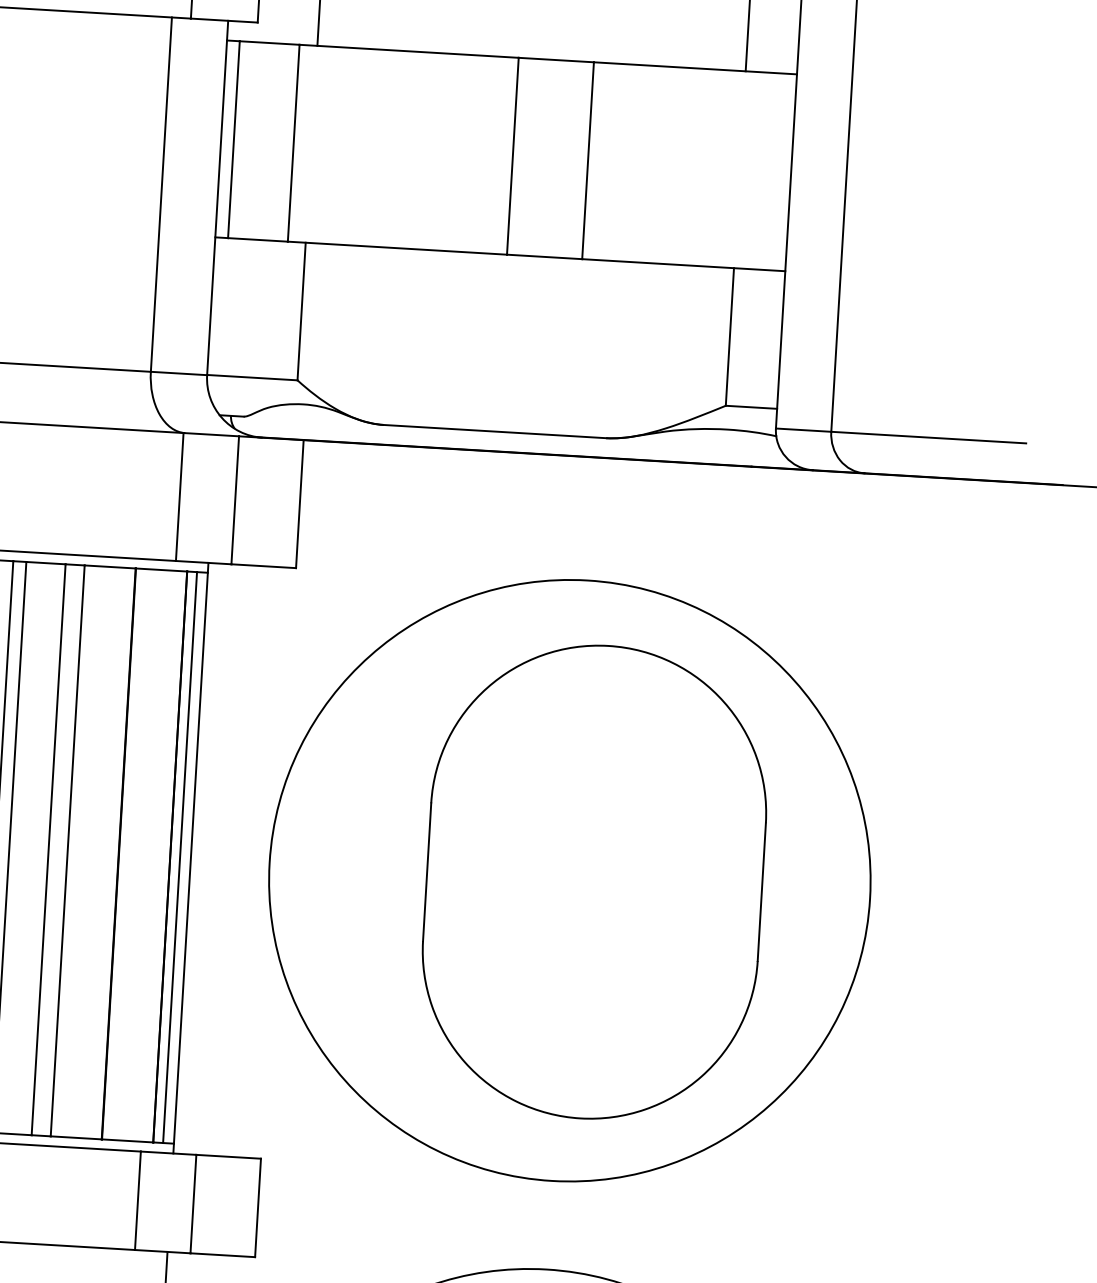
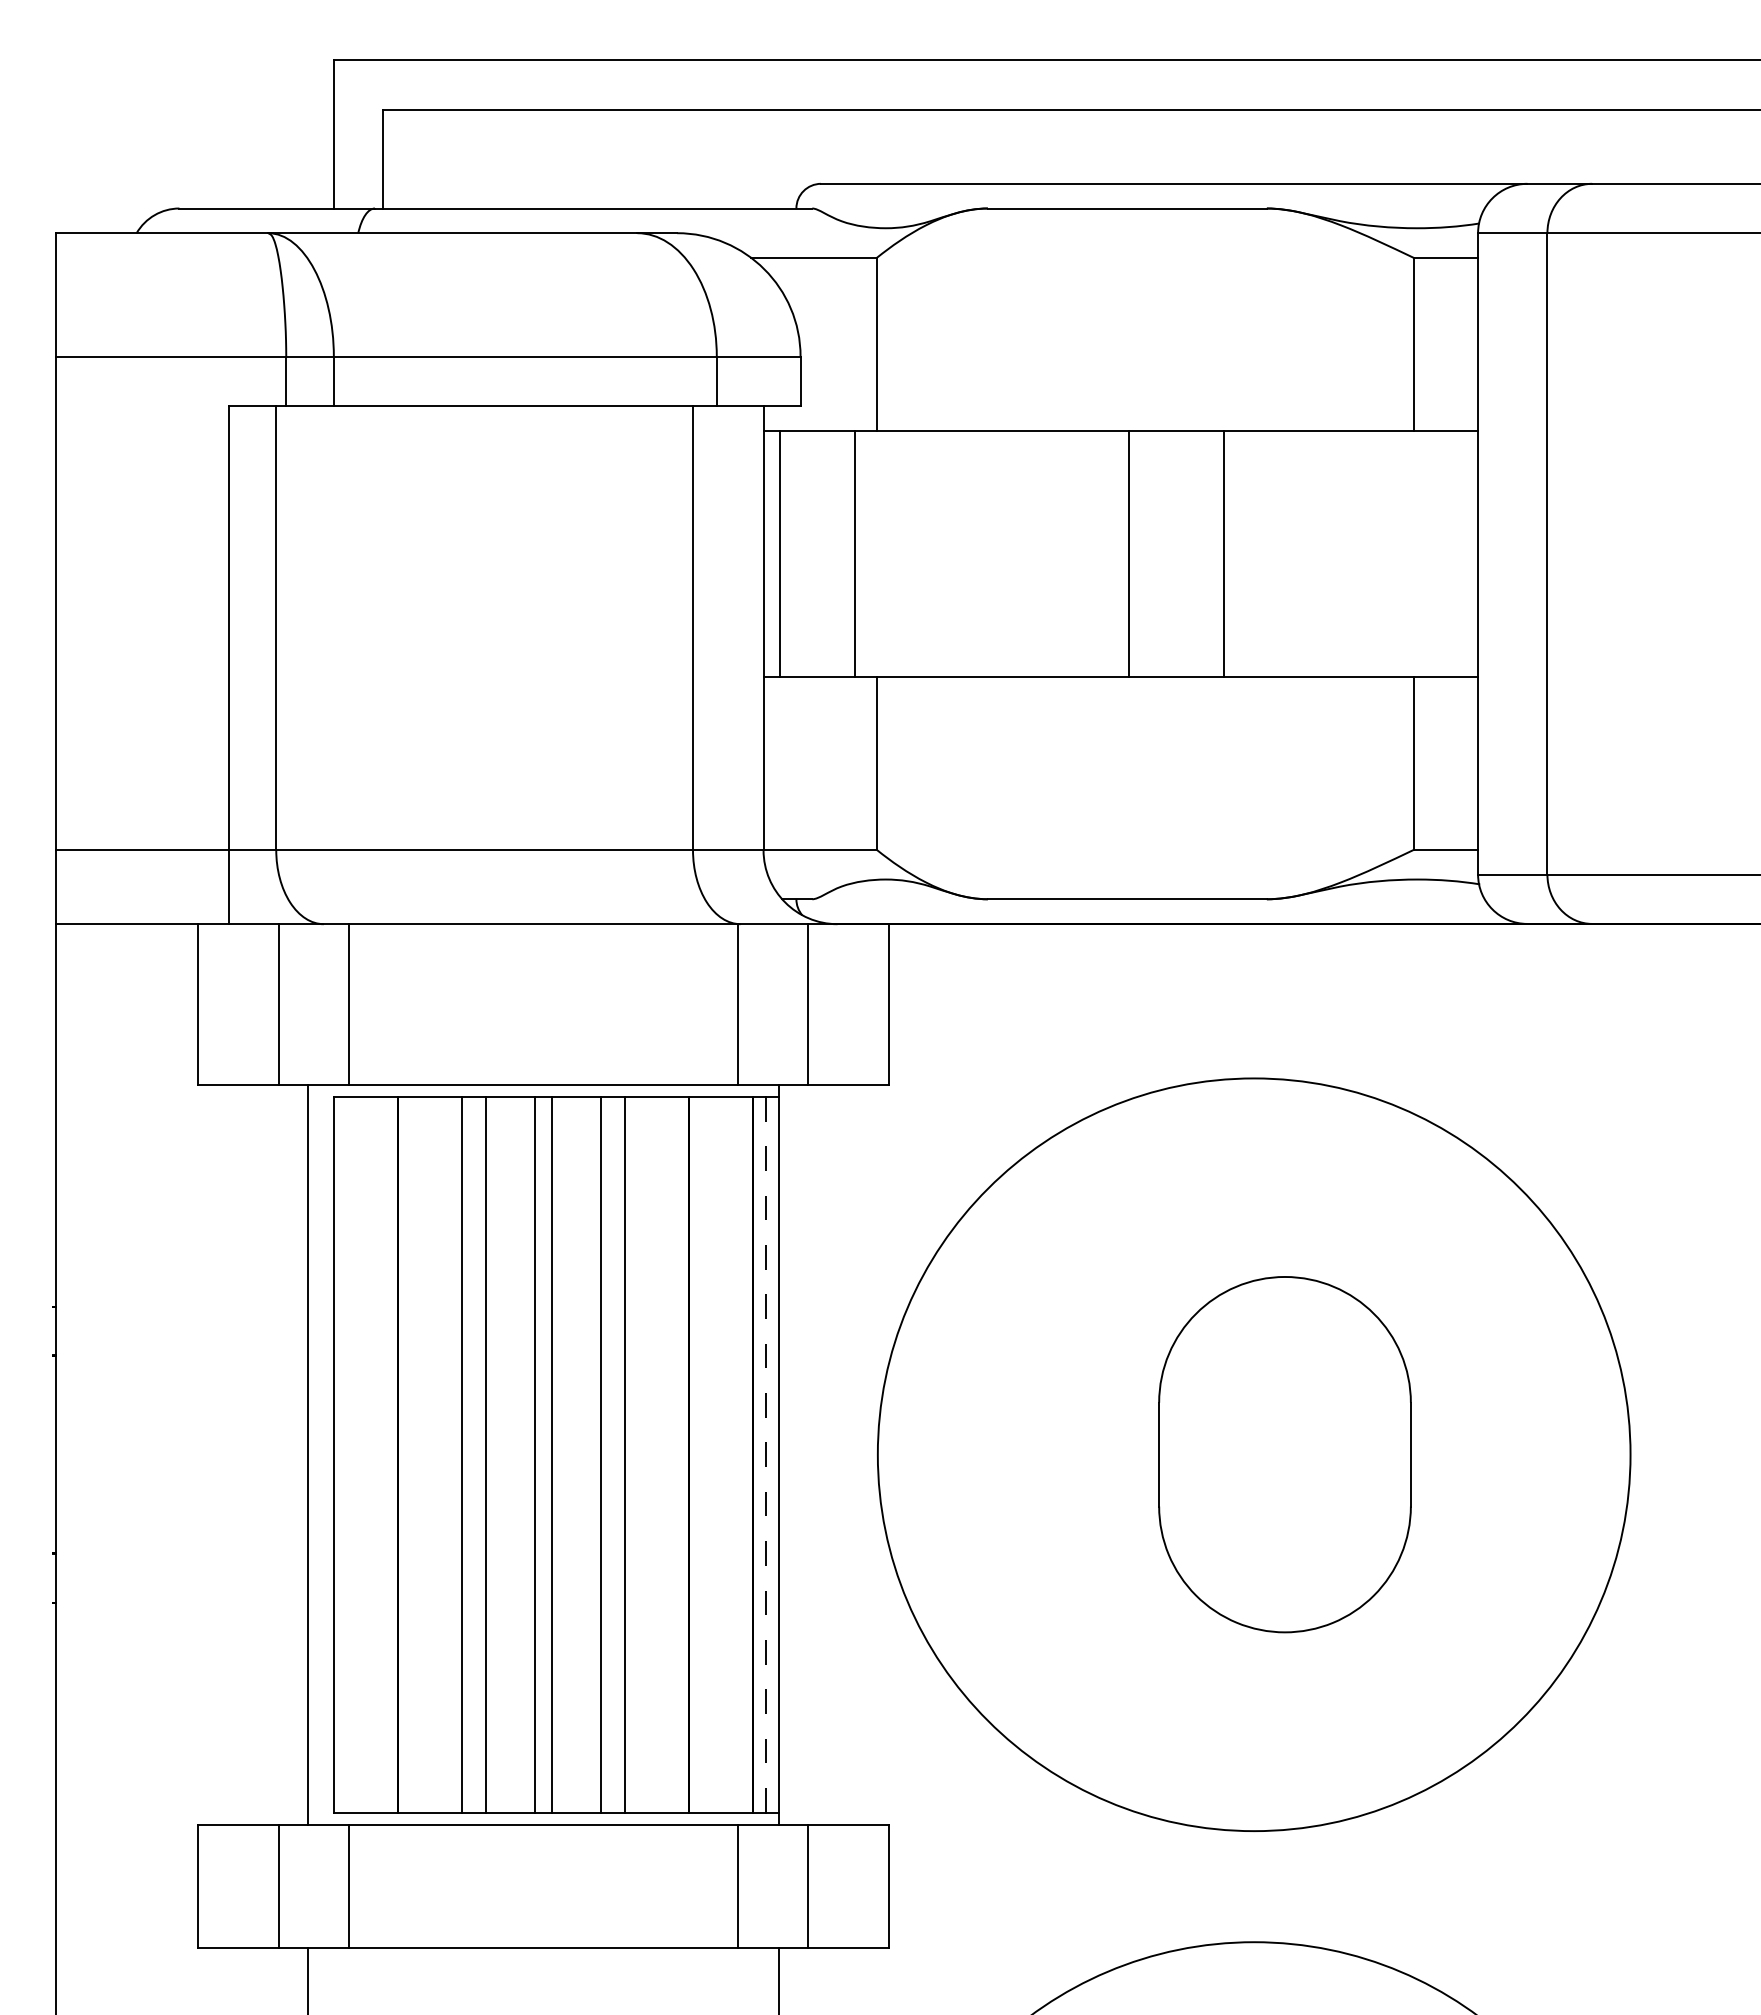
line: (180, 857) -> (765, 1454), solid -> dashed
part: (594, 881) -> (1284, 1454), size x0.6

